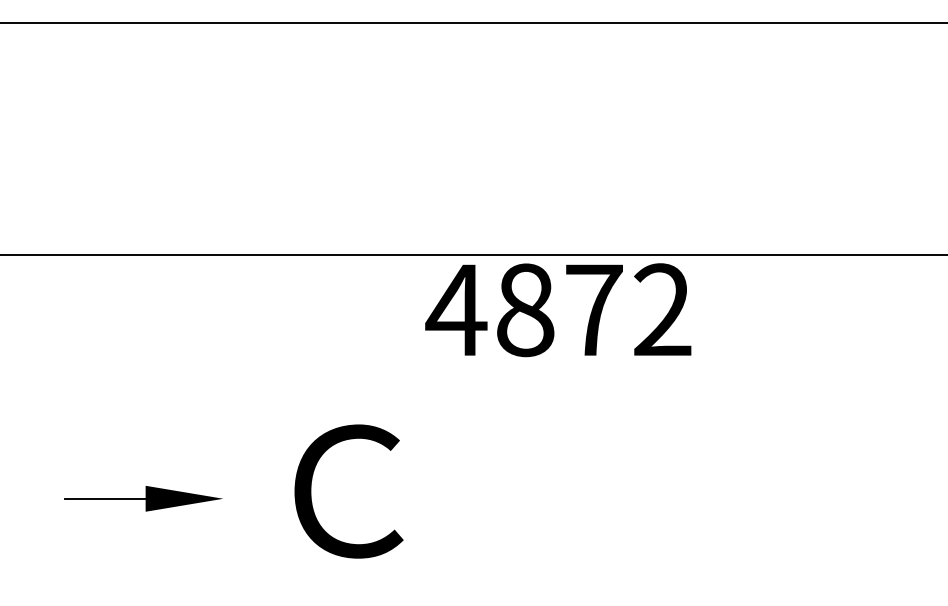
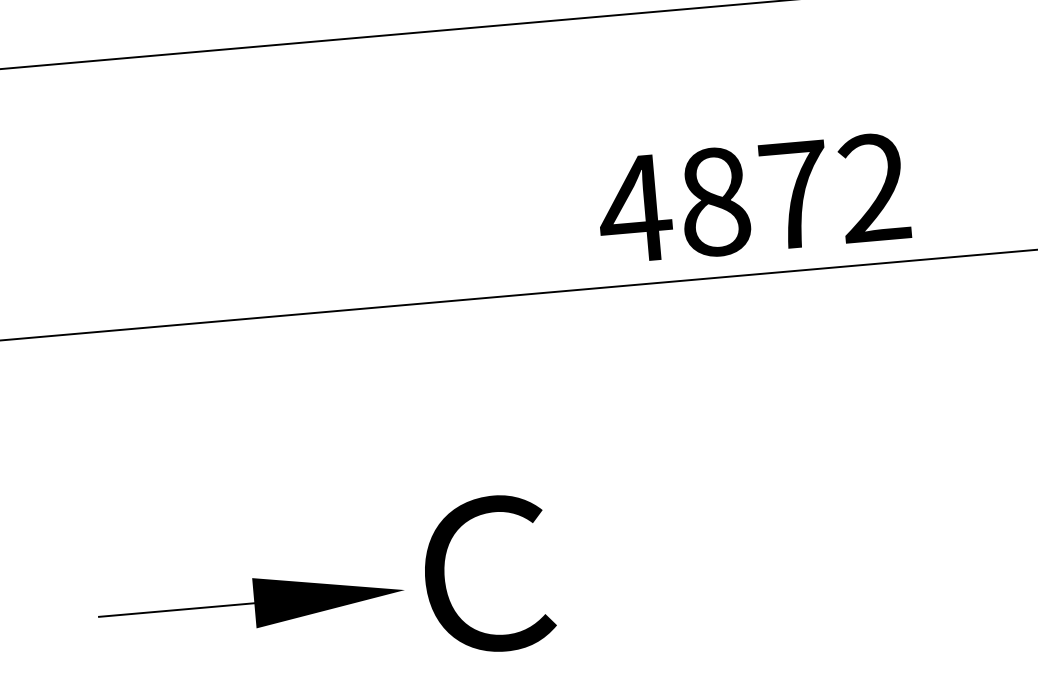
text: (558, 310) -> (753, 199), moved
part: (143, 498) -> (250, 603), size x1.67

